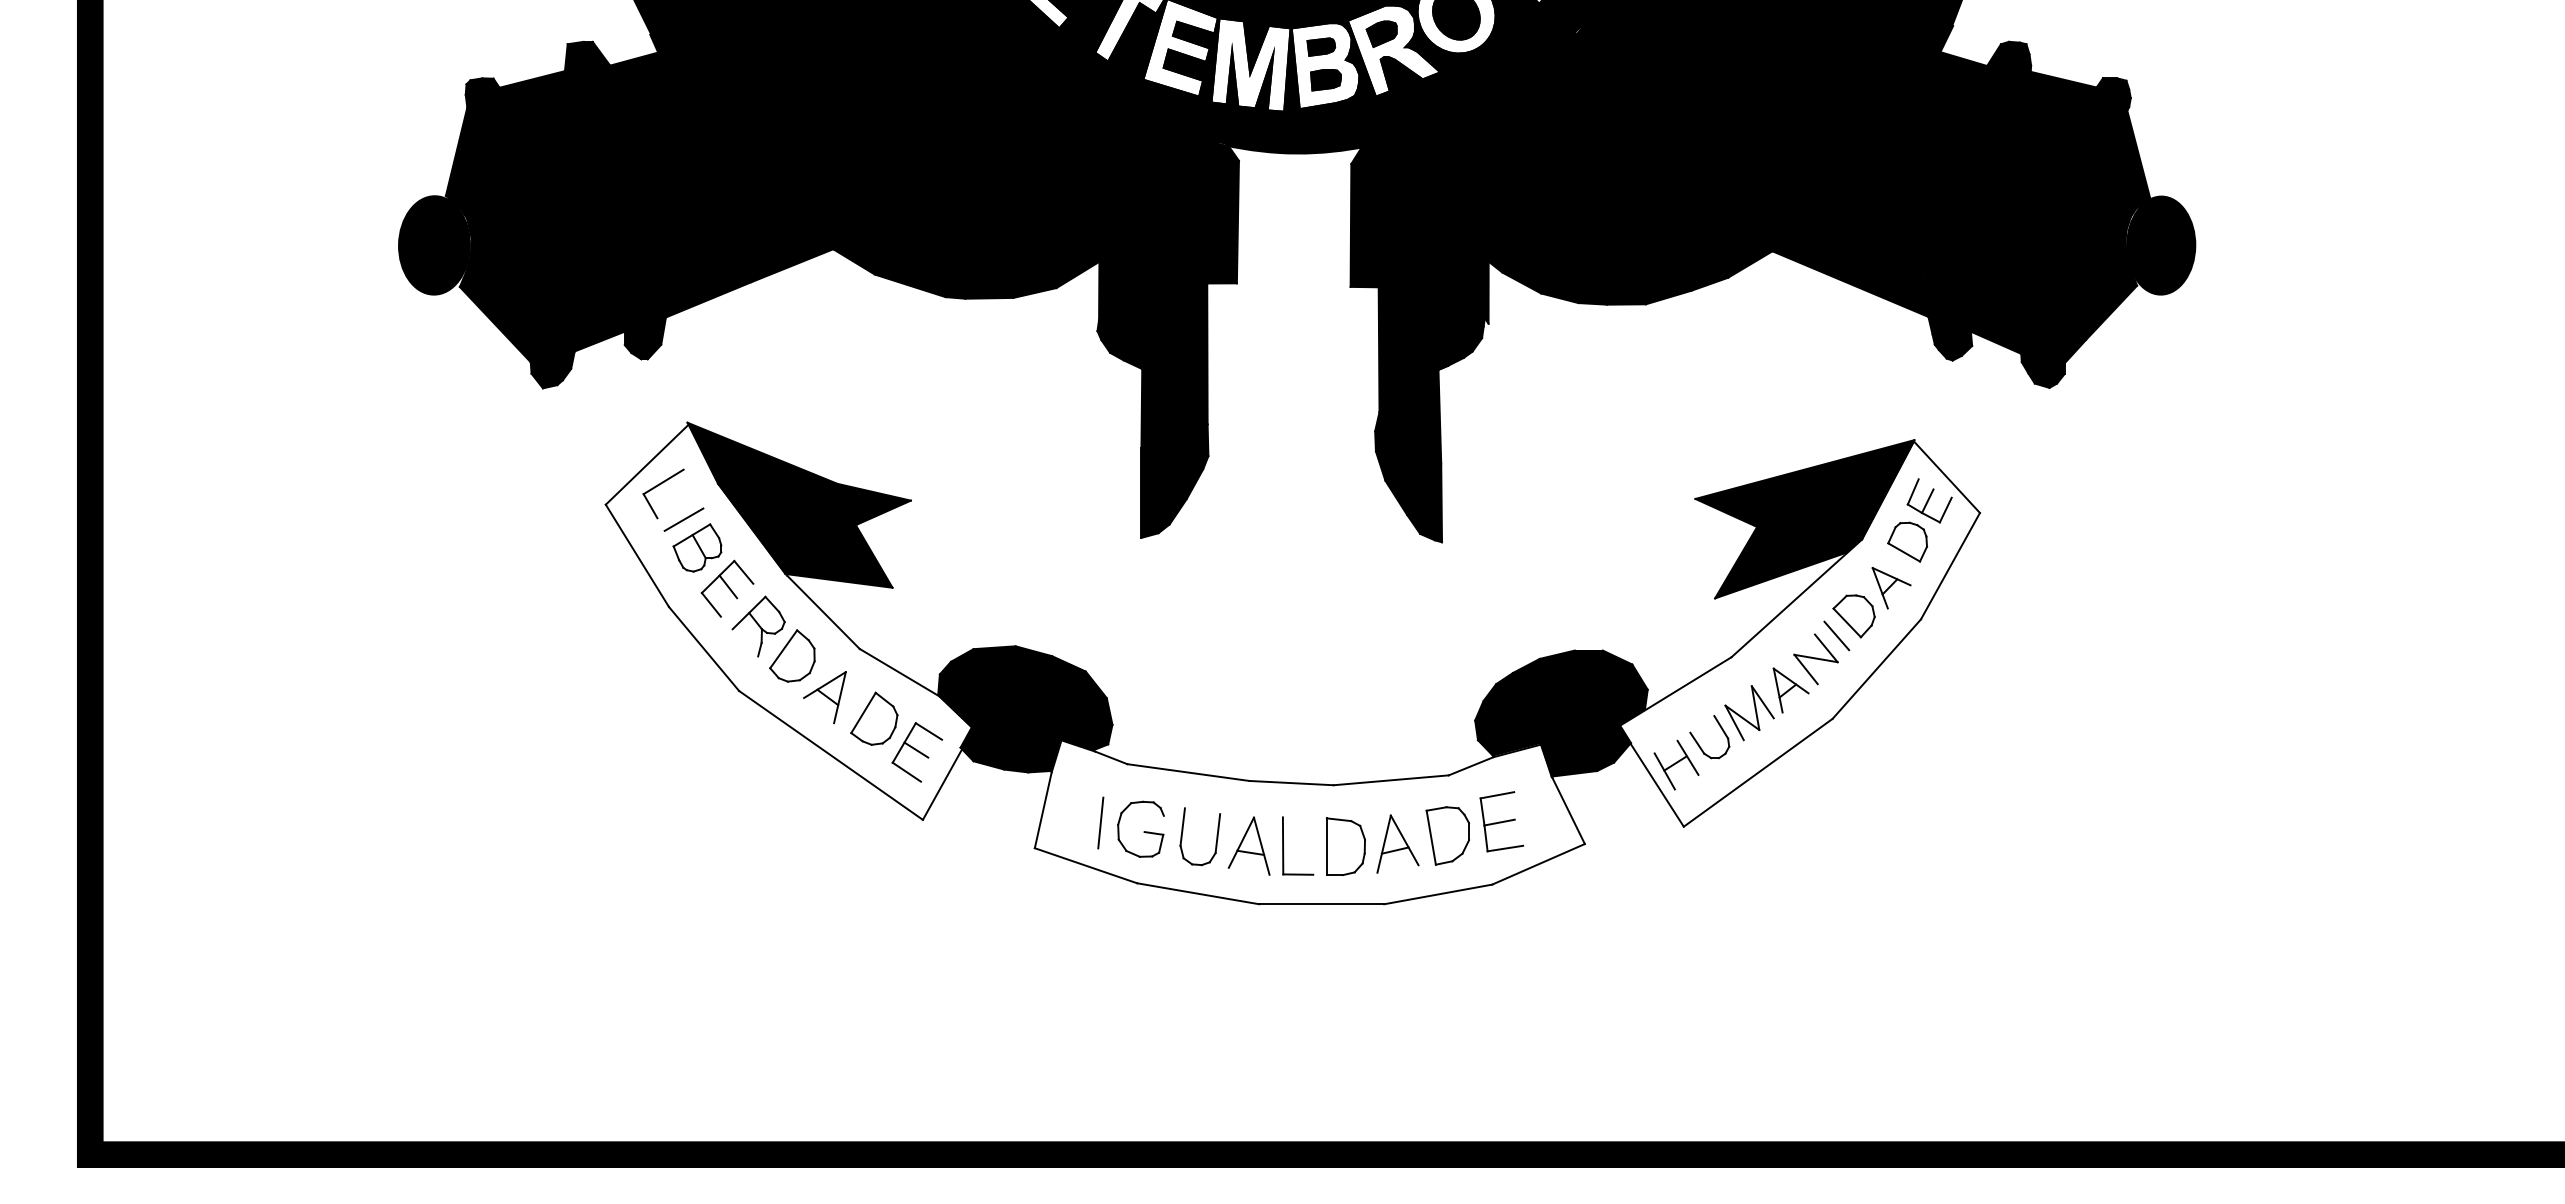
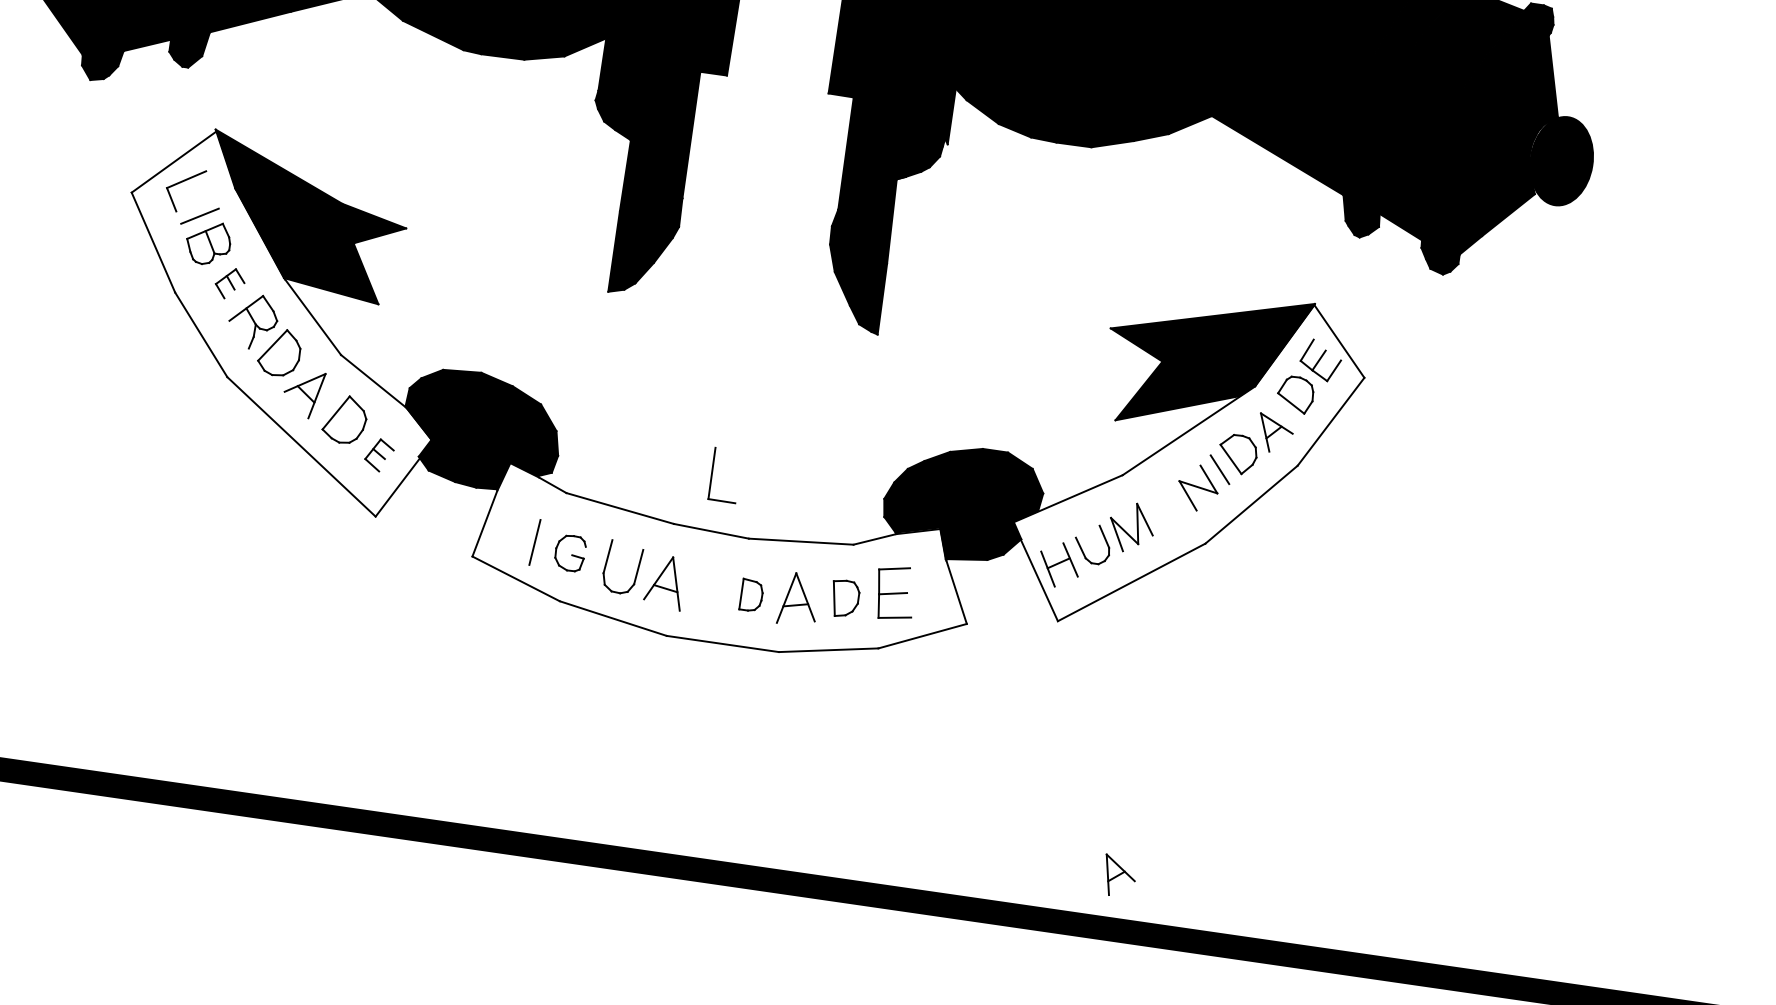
part: (727, 588) -> (230, 283), size x0.6
part: (1790, 690) -> (1118, 876), moved
part: (917, 752) -> (379, 455), size x0.6
part: (1140, 828) -> (569, 552), size x0.7
part: (1447, 835) -> (844, 598), size x0.7
part: (1283, 845) -> (712, 473), moved
part: (1345, 846) -> (751, 595), size x0.6

